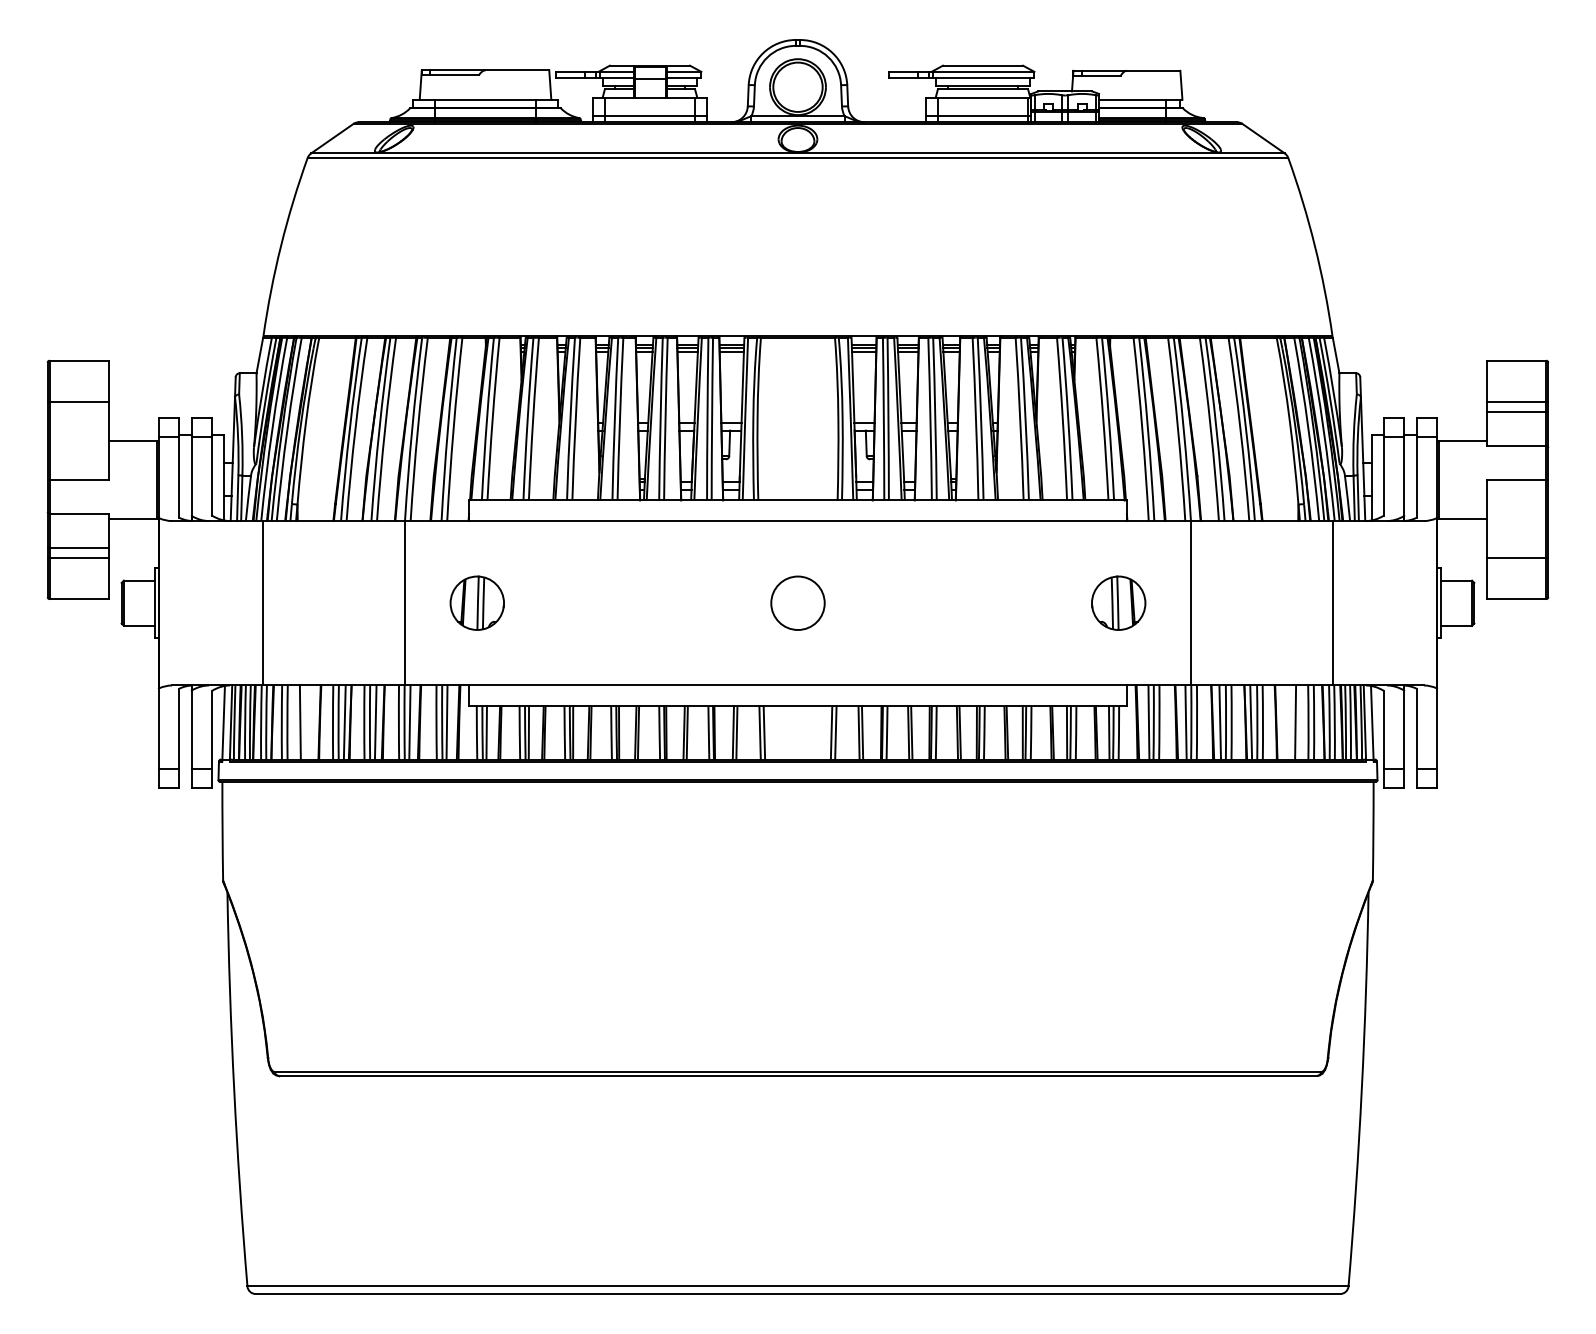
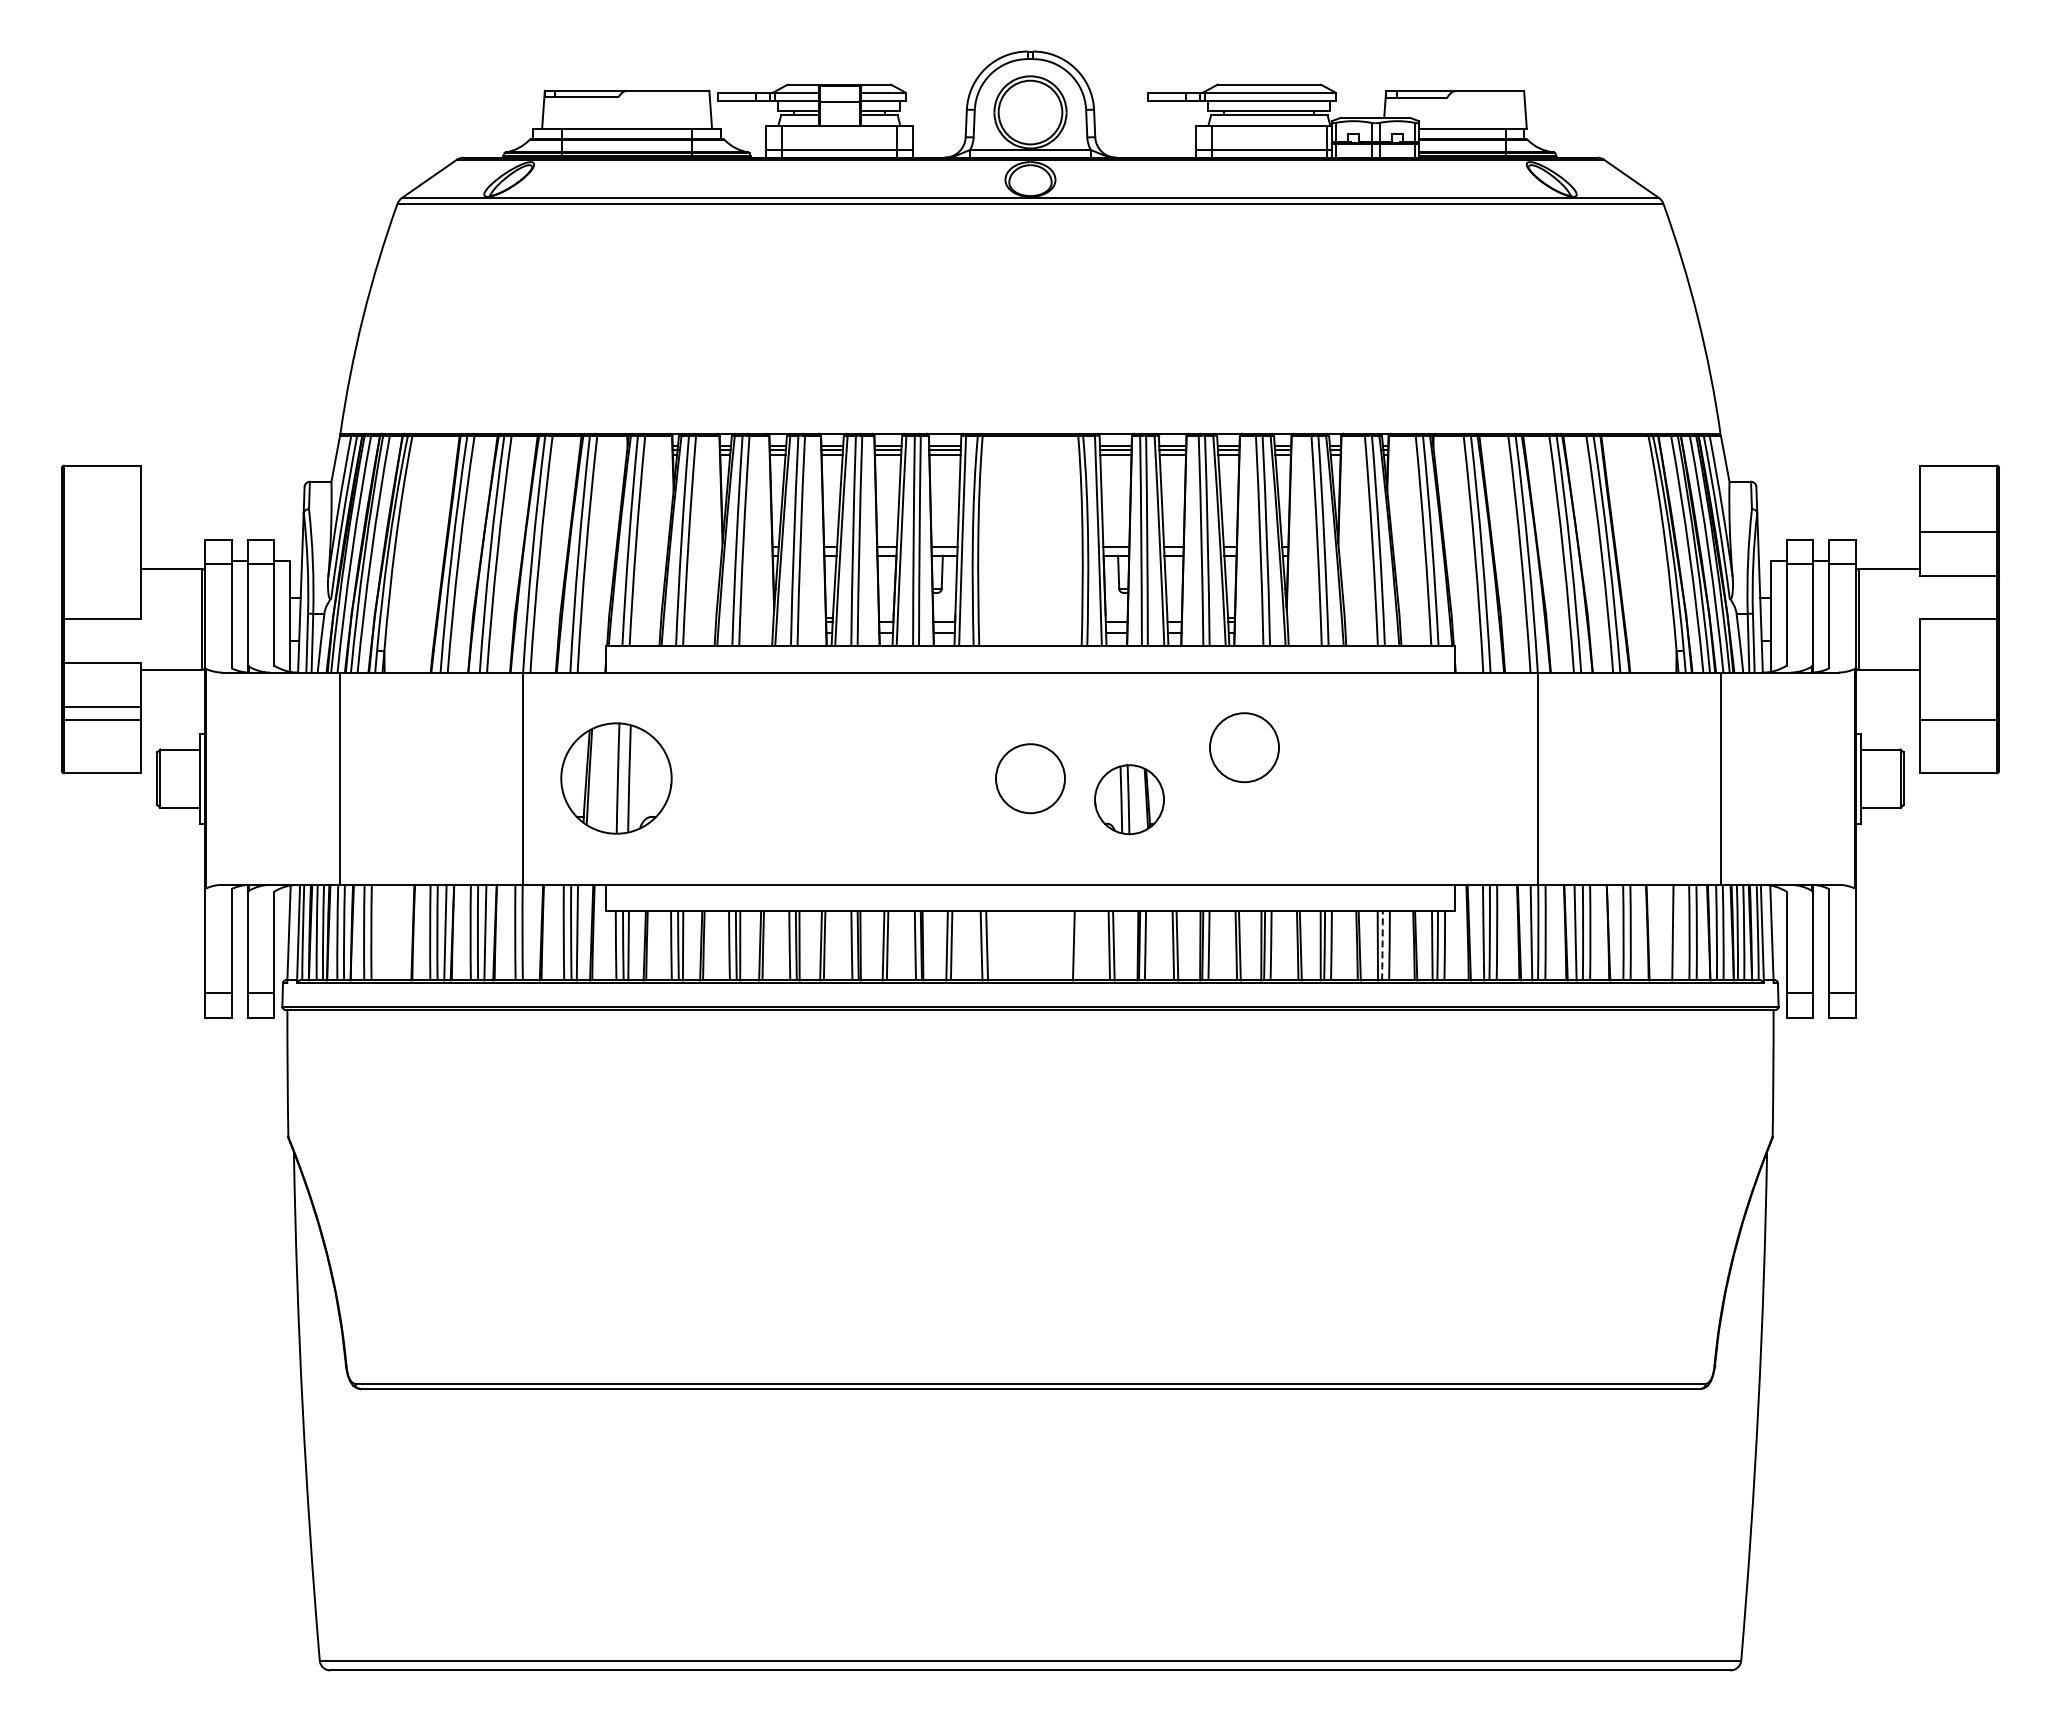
line: (78, 401) -> (101, 518), removed
line: (1517, 401) -> (1959, 518), removed
circle: (963, 579) -> (1244, 747), added
part: (477, 603) -> (616, 778), size x1.6
part: (1118, 603) -> (1129, 799), moved
line: (299, 722) -> (387, 932), removed
line: (409, 722) -> (529, 932), removed
line: (1251, 722) -> (1615, 932), removed
line: (835, 732) -> (1079, 945), removed
arc: (1070, 732) -> (1382, 945), solid -> dashed

